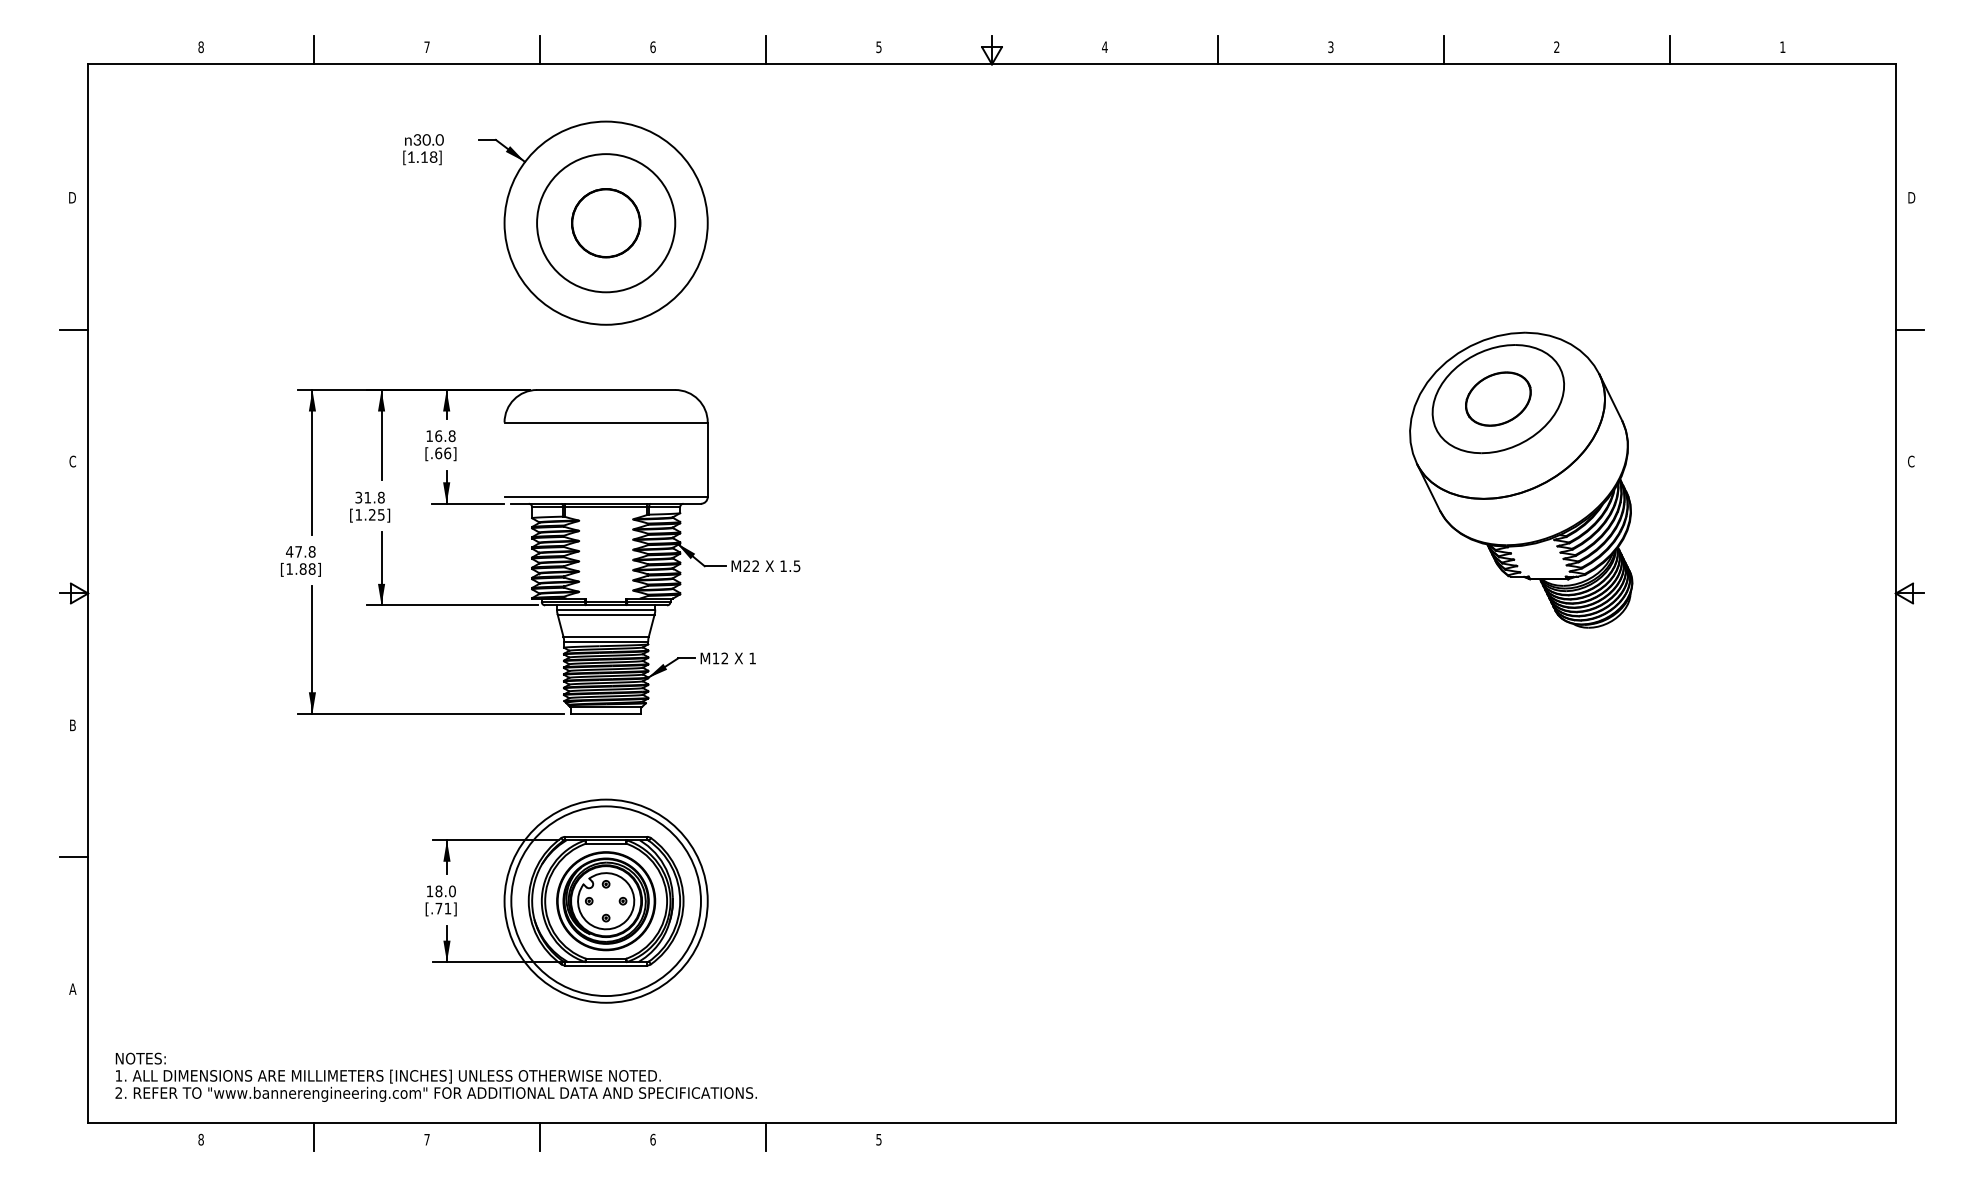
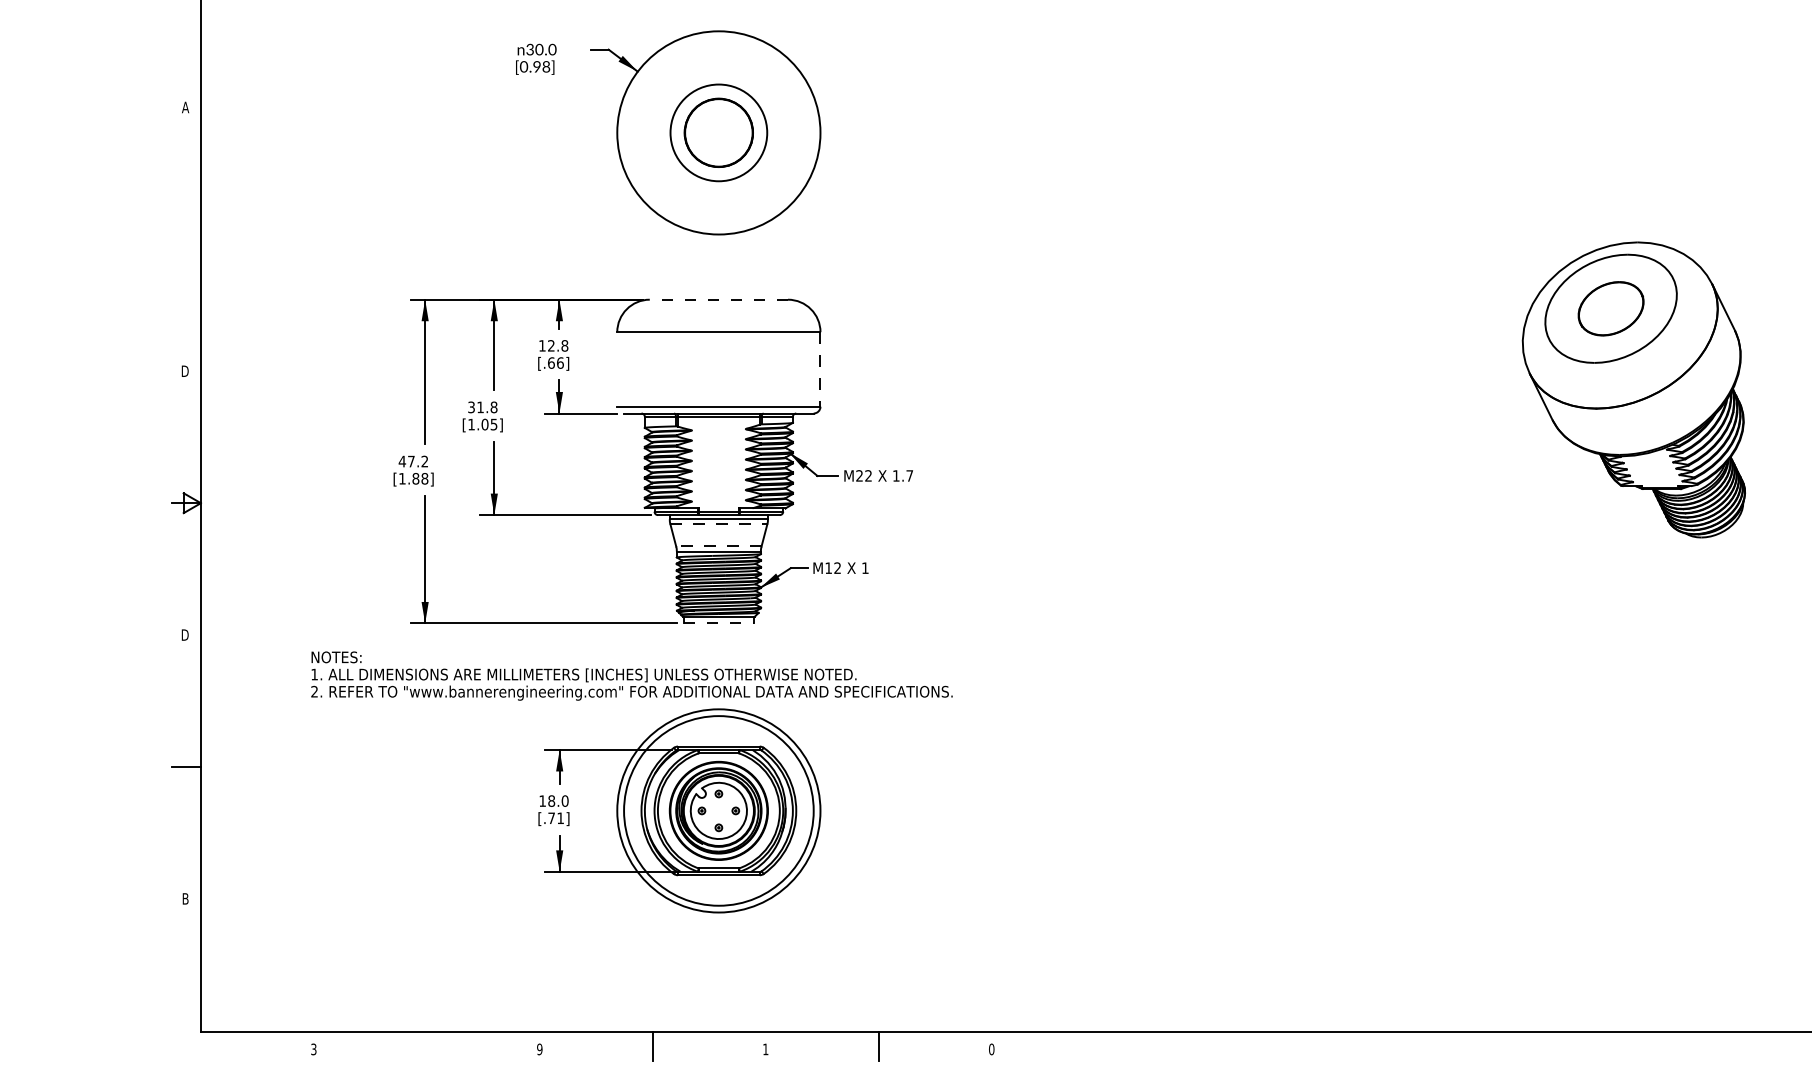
text: (417, 156) -> (530, 66), [1.18] -> [0.98]
text: (72, 197) -> (185, 107), D -> A
circle: (606, 223) -> (719, 133), size x0.7
line: (73, 329) -> (186, 239), removed
line: (605, 390) -> (718, 300), solid -> dashed
text: (438, 436) -> (551, 346), 16.8 -> 12.8
line: (707, 460) -> (820, 370), solid -> dashed
text: (72, 461) -> (185, 371), C -> D
text: (371, 514) -> (484, 424), [1.25] -> [1.05]
text: (311, 551) -> (424, 461), 47.8 -> 47.2
text: (796, 566) -> (909, 476), 1.5 -> 1.7
line: (606, 614) -> (719, 524), solid -> dashed
line: (606, 636) -> (719, 546), solid -> dashed
line: (606, 713) -> (719, 623), solid -> dashed
text: (72, 725) -> (185, 635), B -> D
text: (72, 988) -> (185, 898), A -> B
text: (435, 1076) -> (631, 675), moved
line: (314, 1136) -> (427, 1046), removed
text: (200, 1139) -> (313, 1049), 8 -> 3
text: (426, 1139) -> (539, 1049), 7 -> 9
text: (652, 1139) -> (765, 1049), 6 -> 1
text: (878, 1139) -> (991, 1049), 5 -> 0

